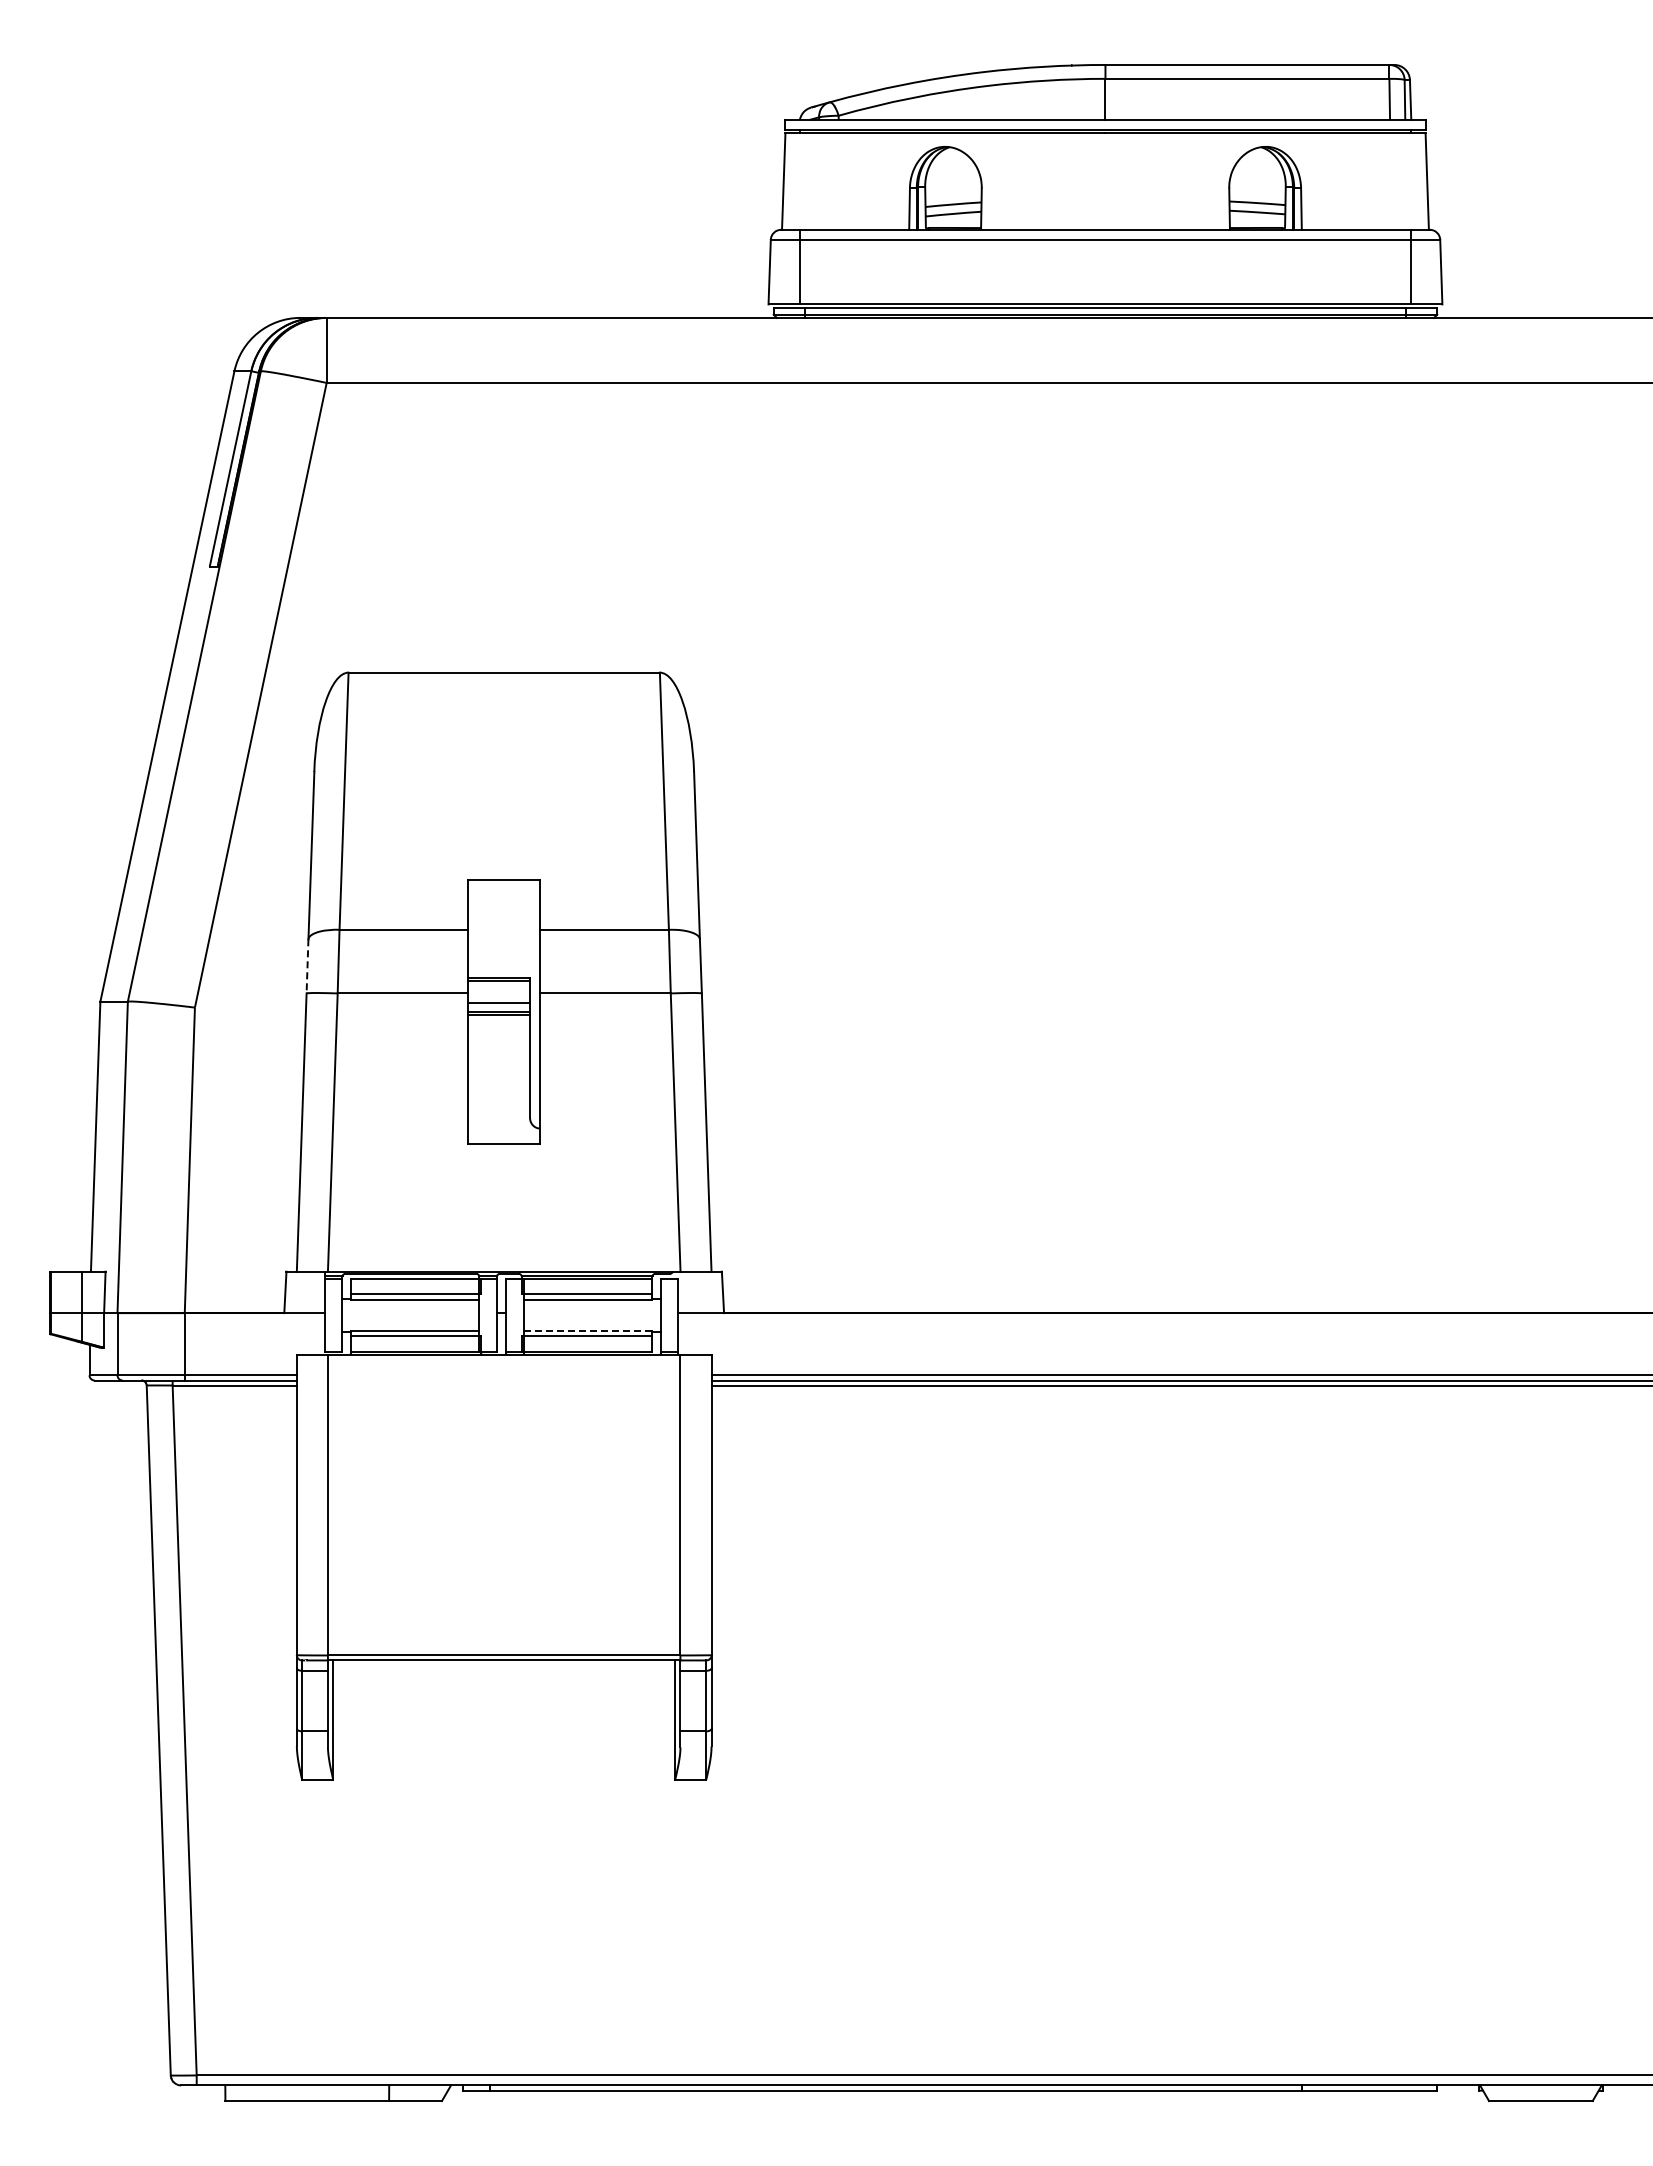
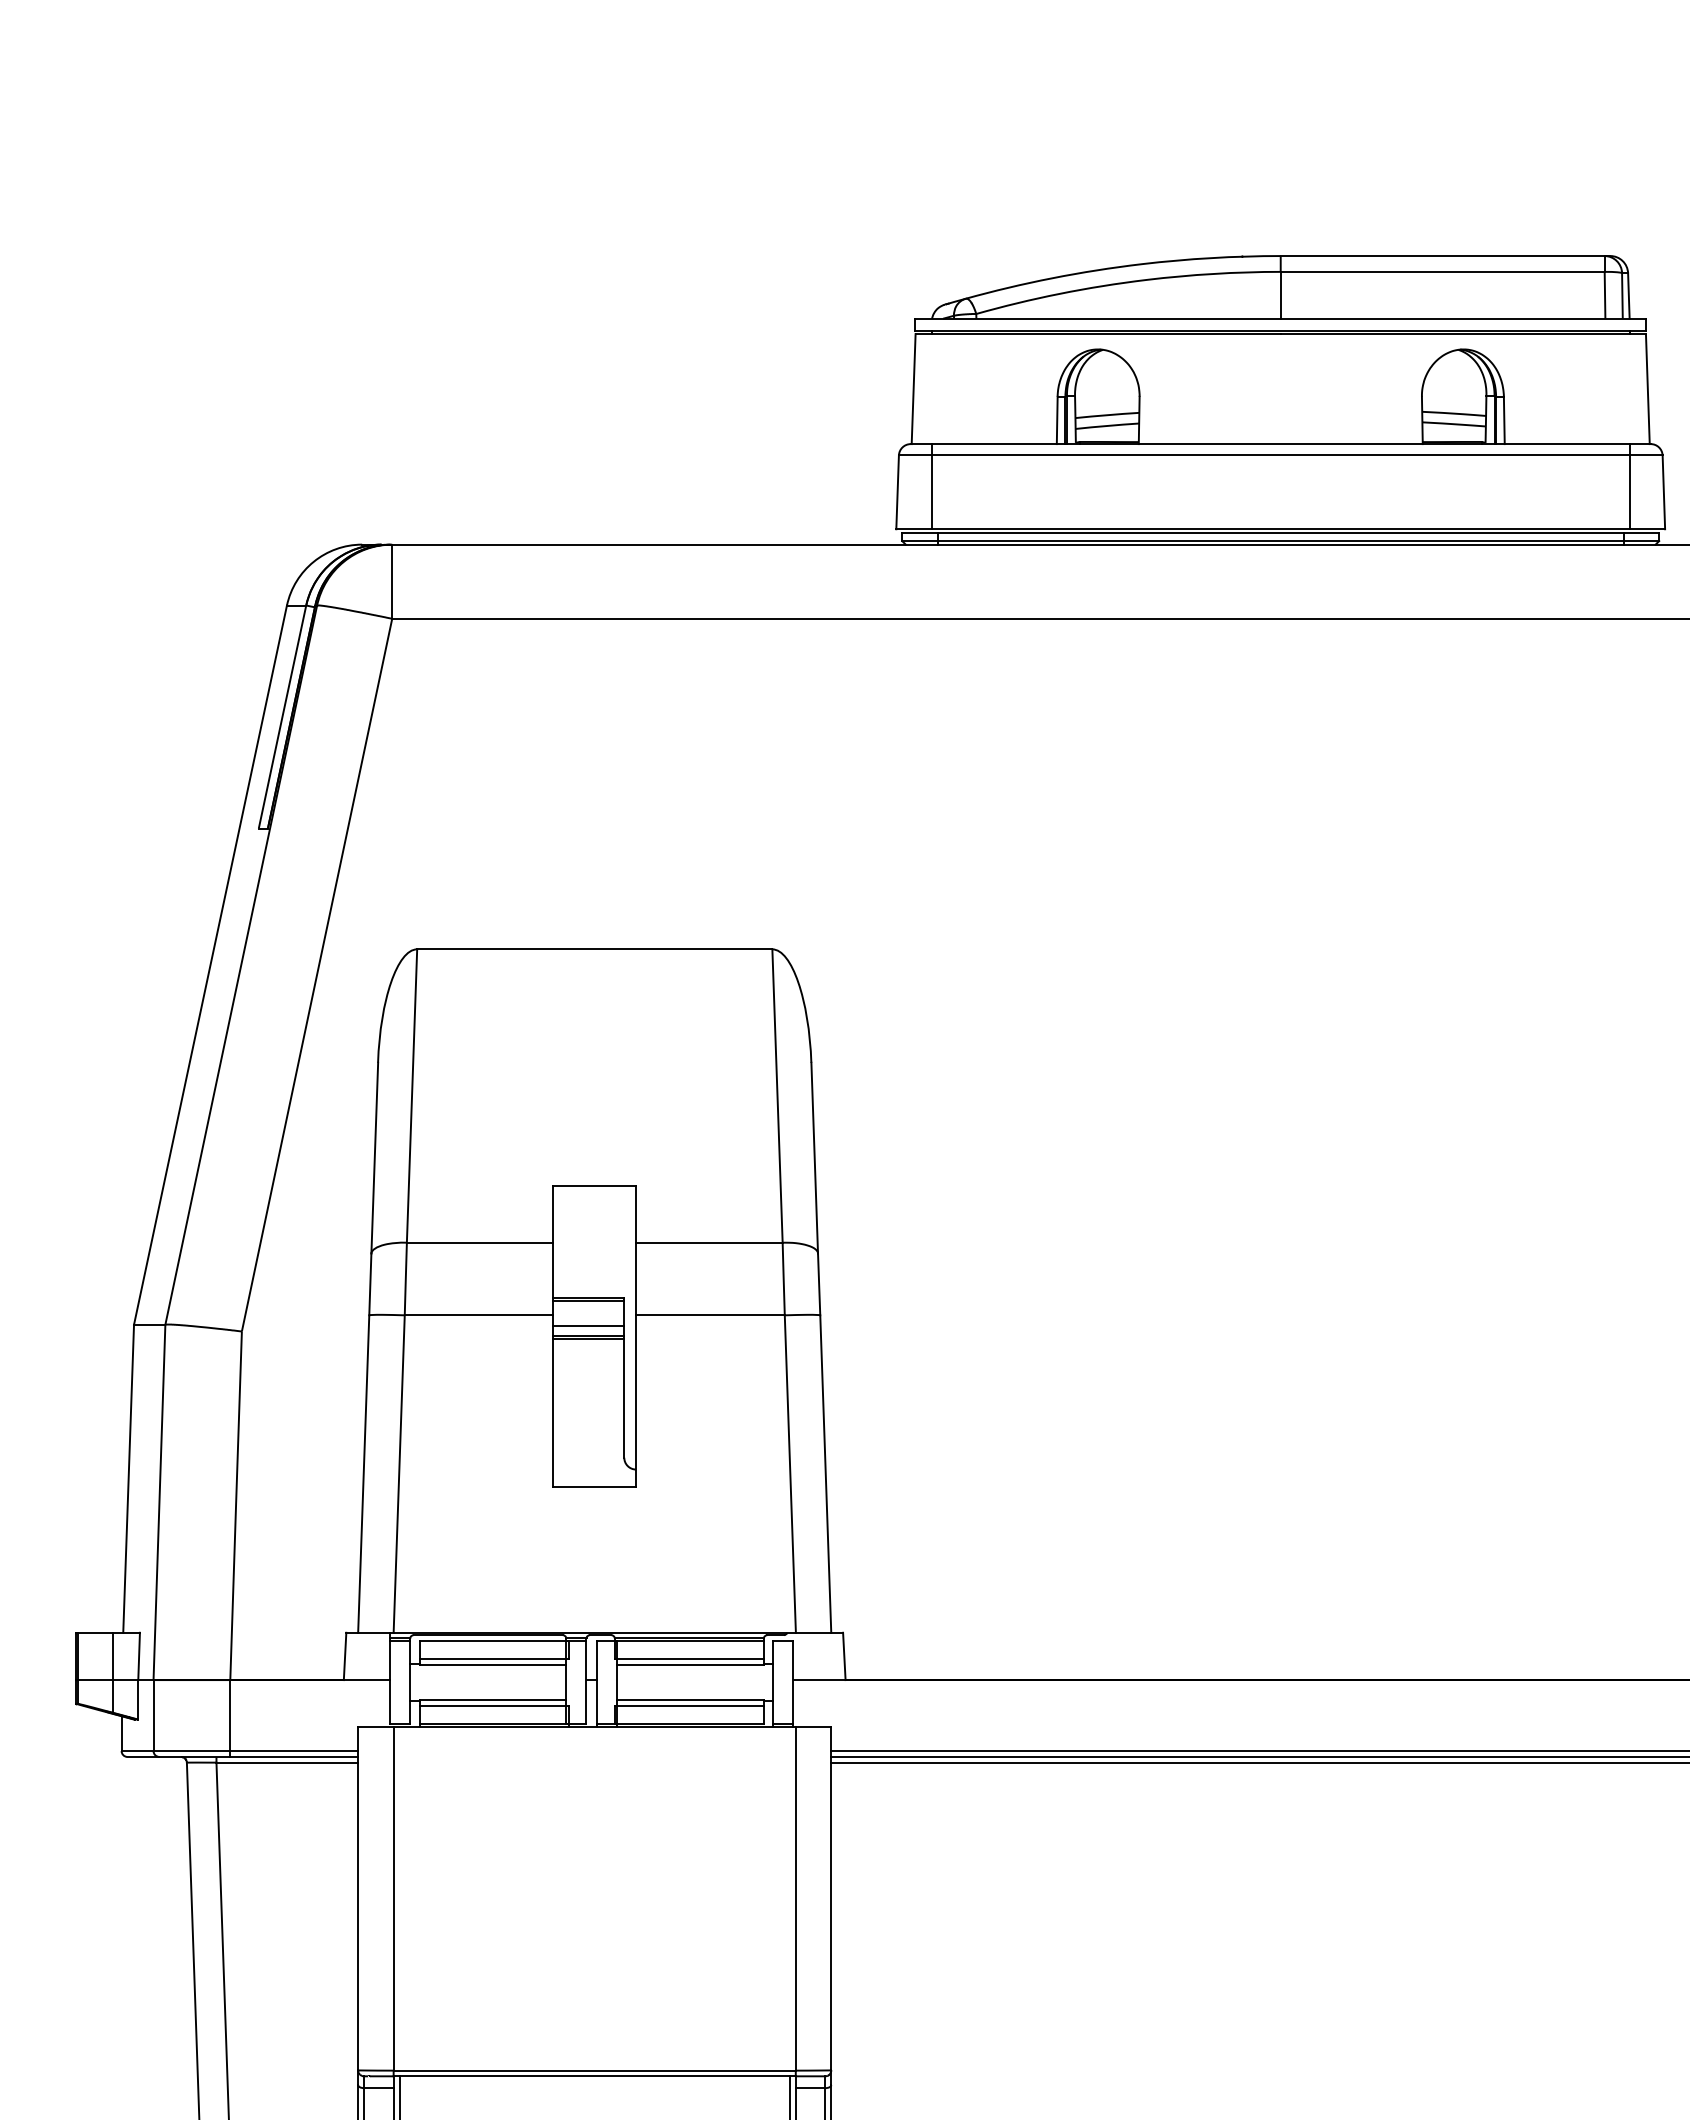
line: (307, 966) -> (370, 1284), dashed -> solid
line: (587, 1330) -> (689, 1699), dashed -> solid

